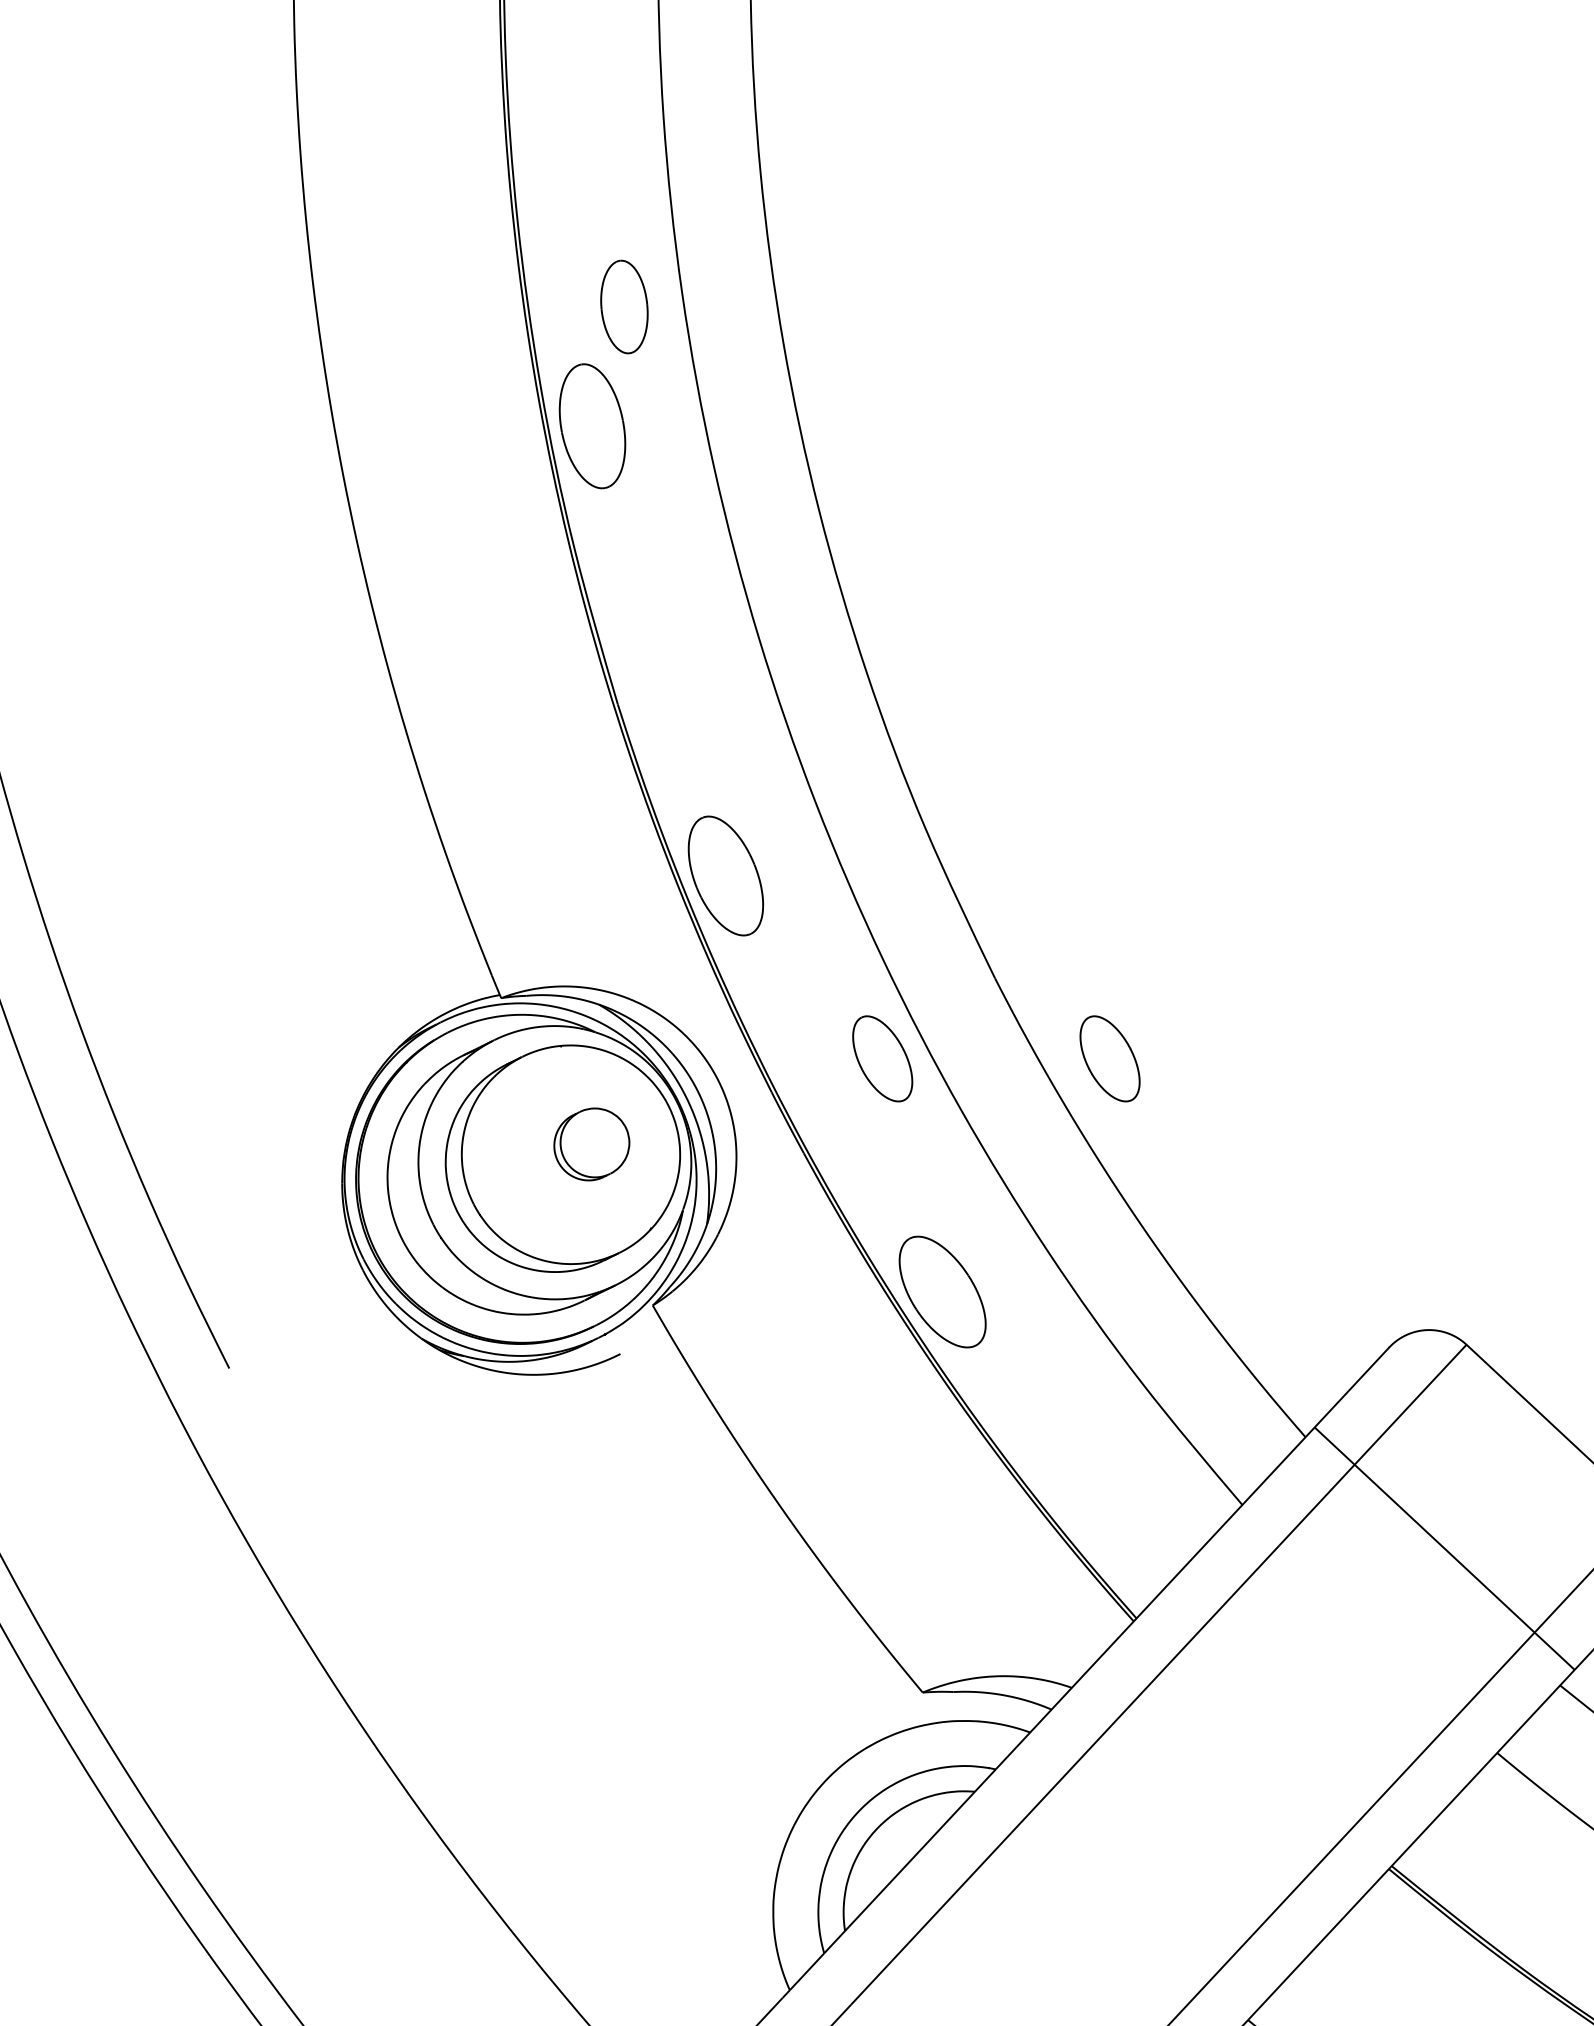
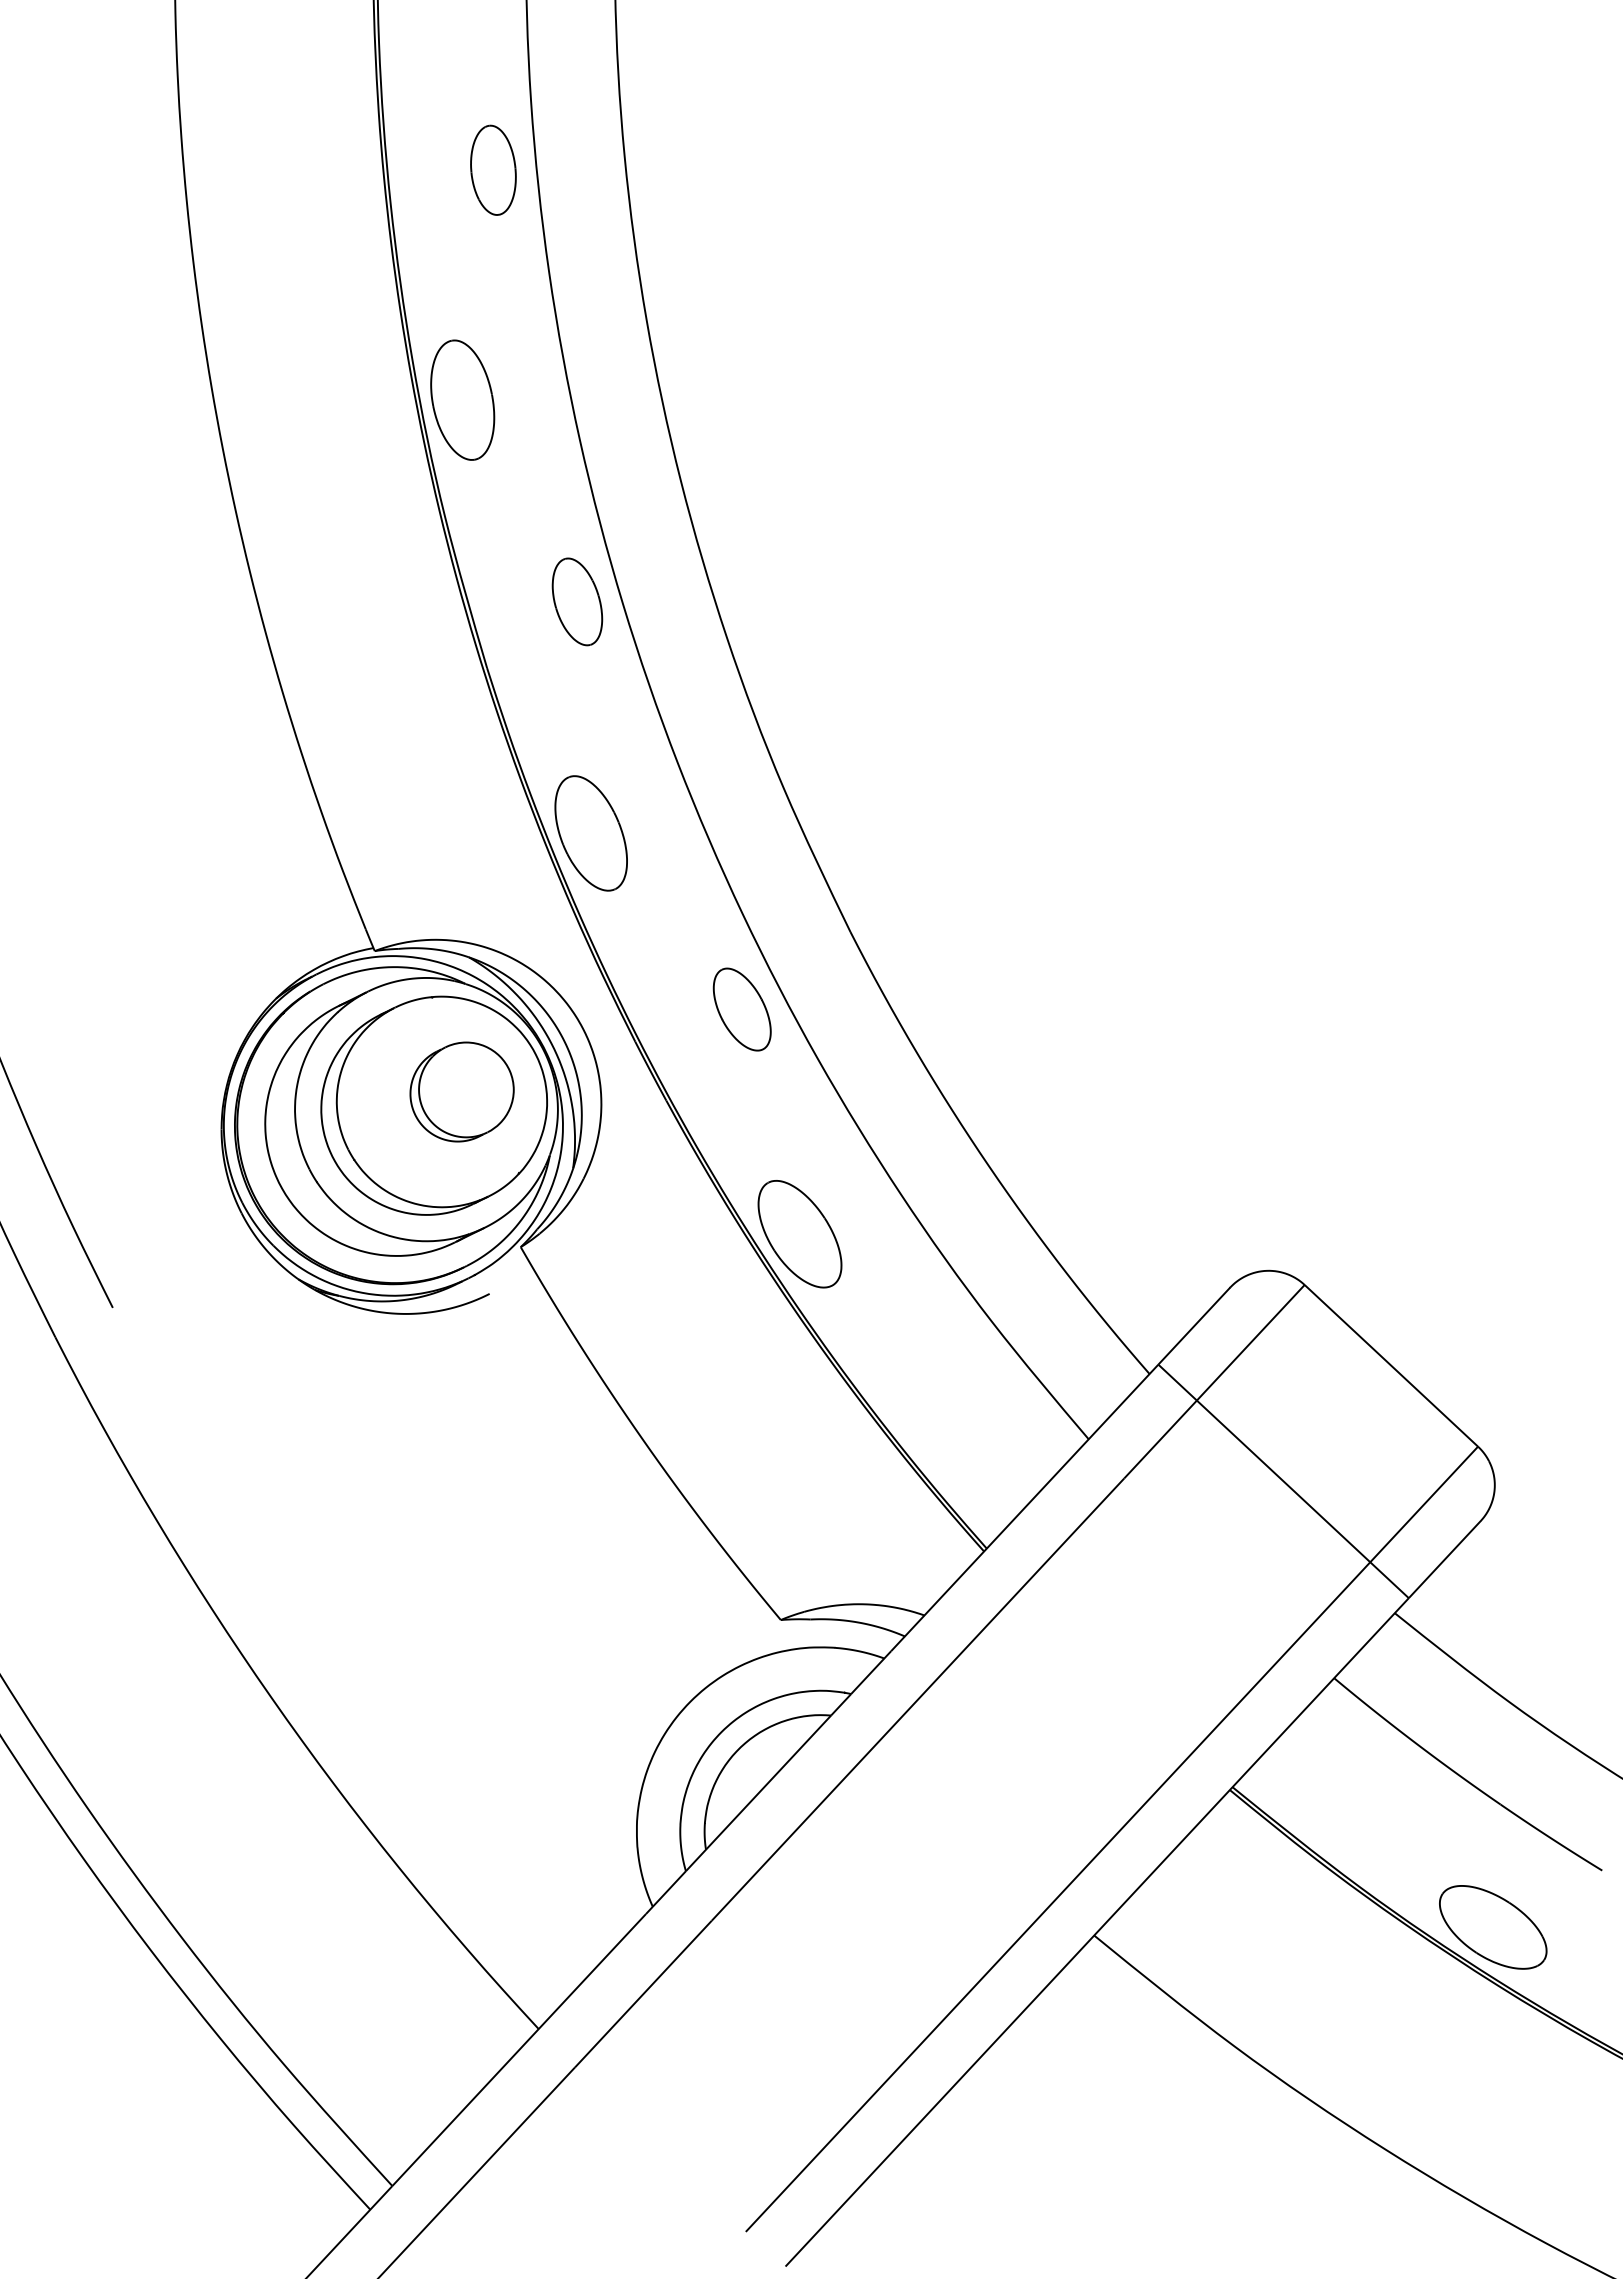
part: (624, 306) -> (493, 169), moved
part: (711, 635) -> (577, 601), added
part: (1109, 1058) -> (960, 1009), removed
part: (591, 1143) -> (461, 1091), size x1.43

